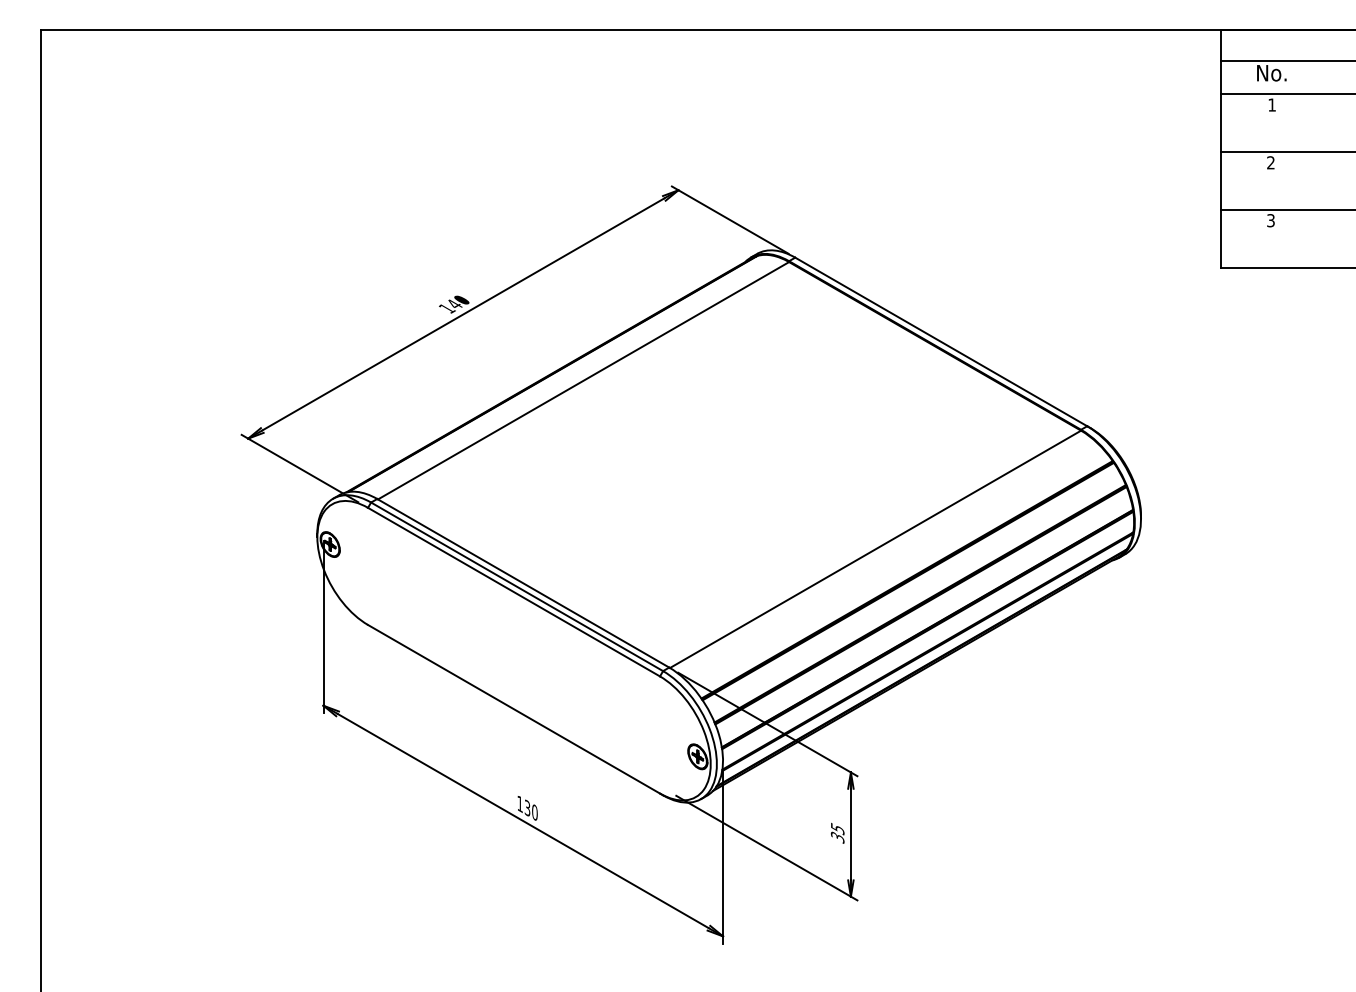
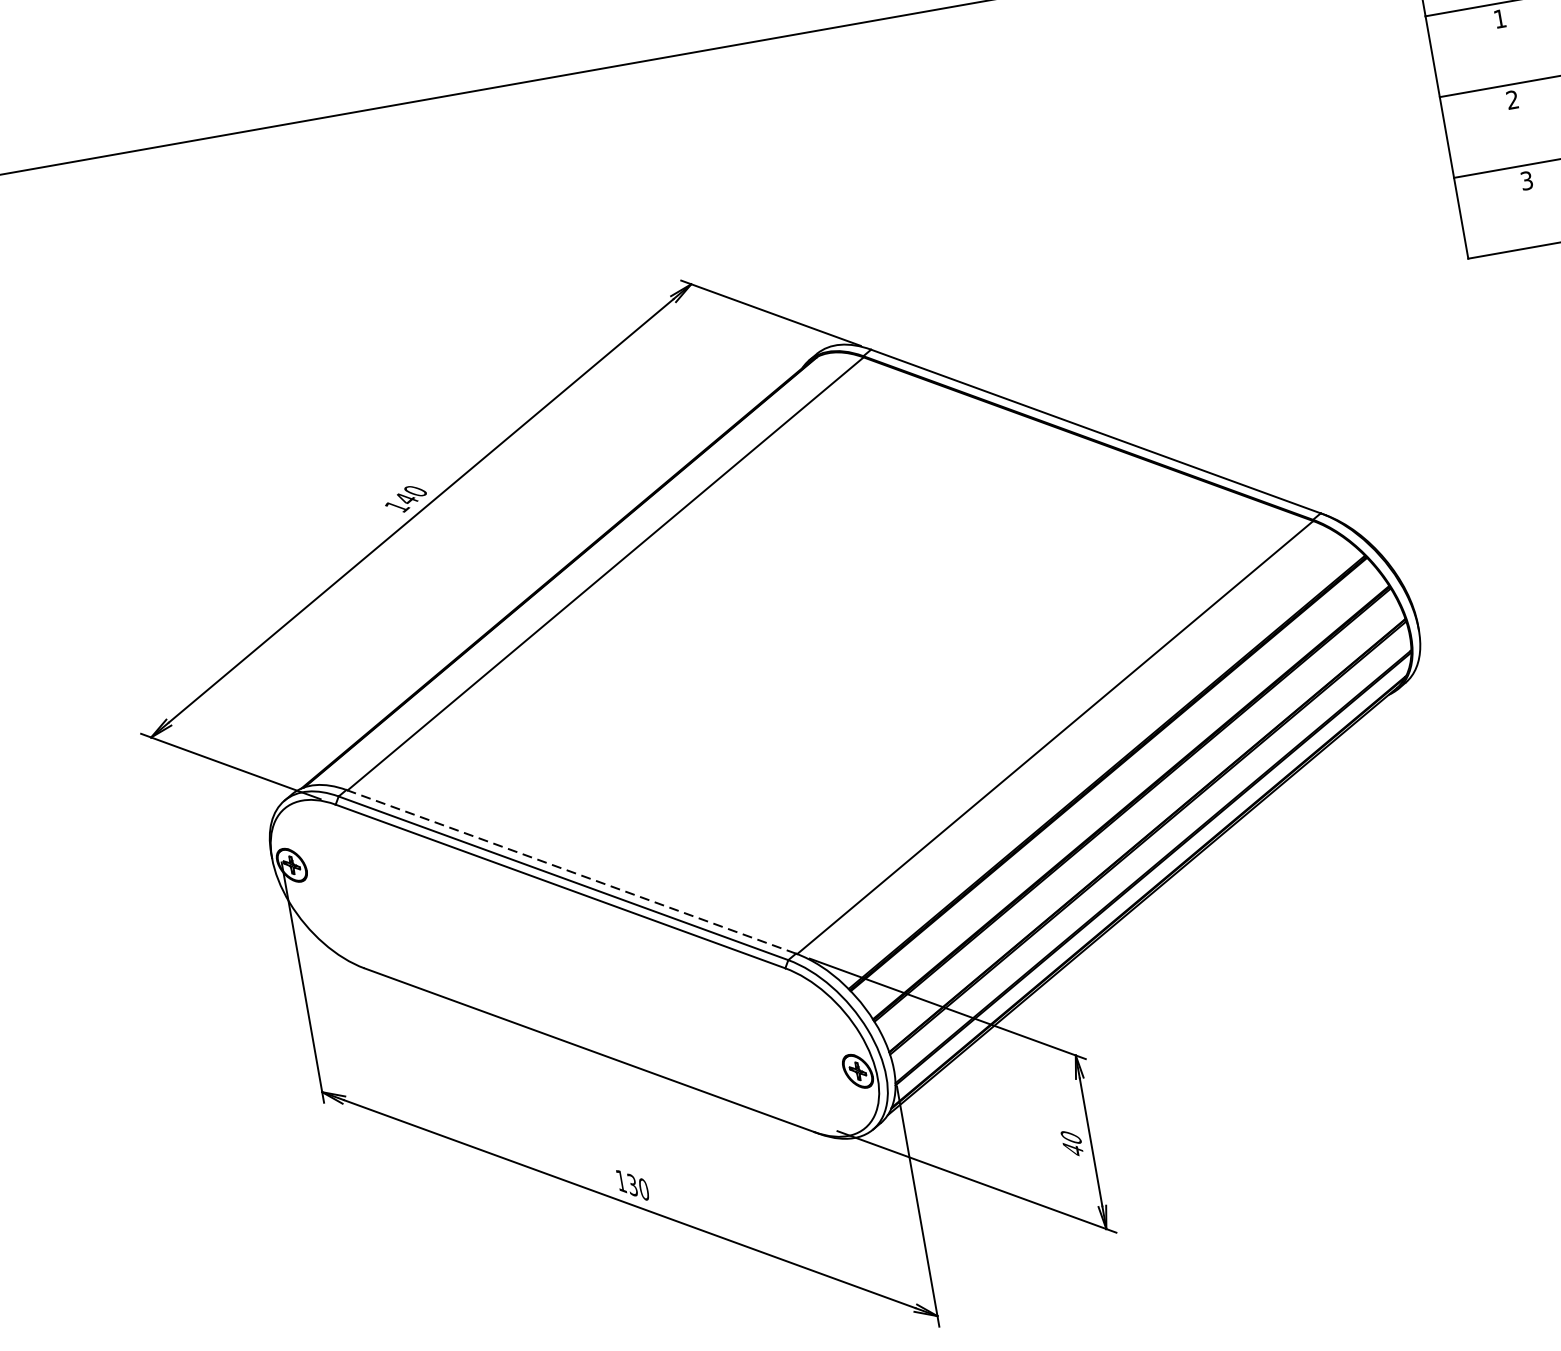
line: (523, 583) -> (571, 872), solid -> dashed
text: (837, 832) -> (1071, 1142), 35 -> 40

